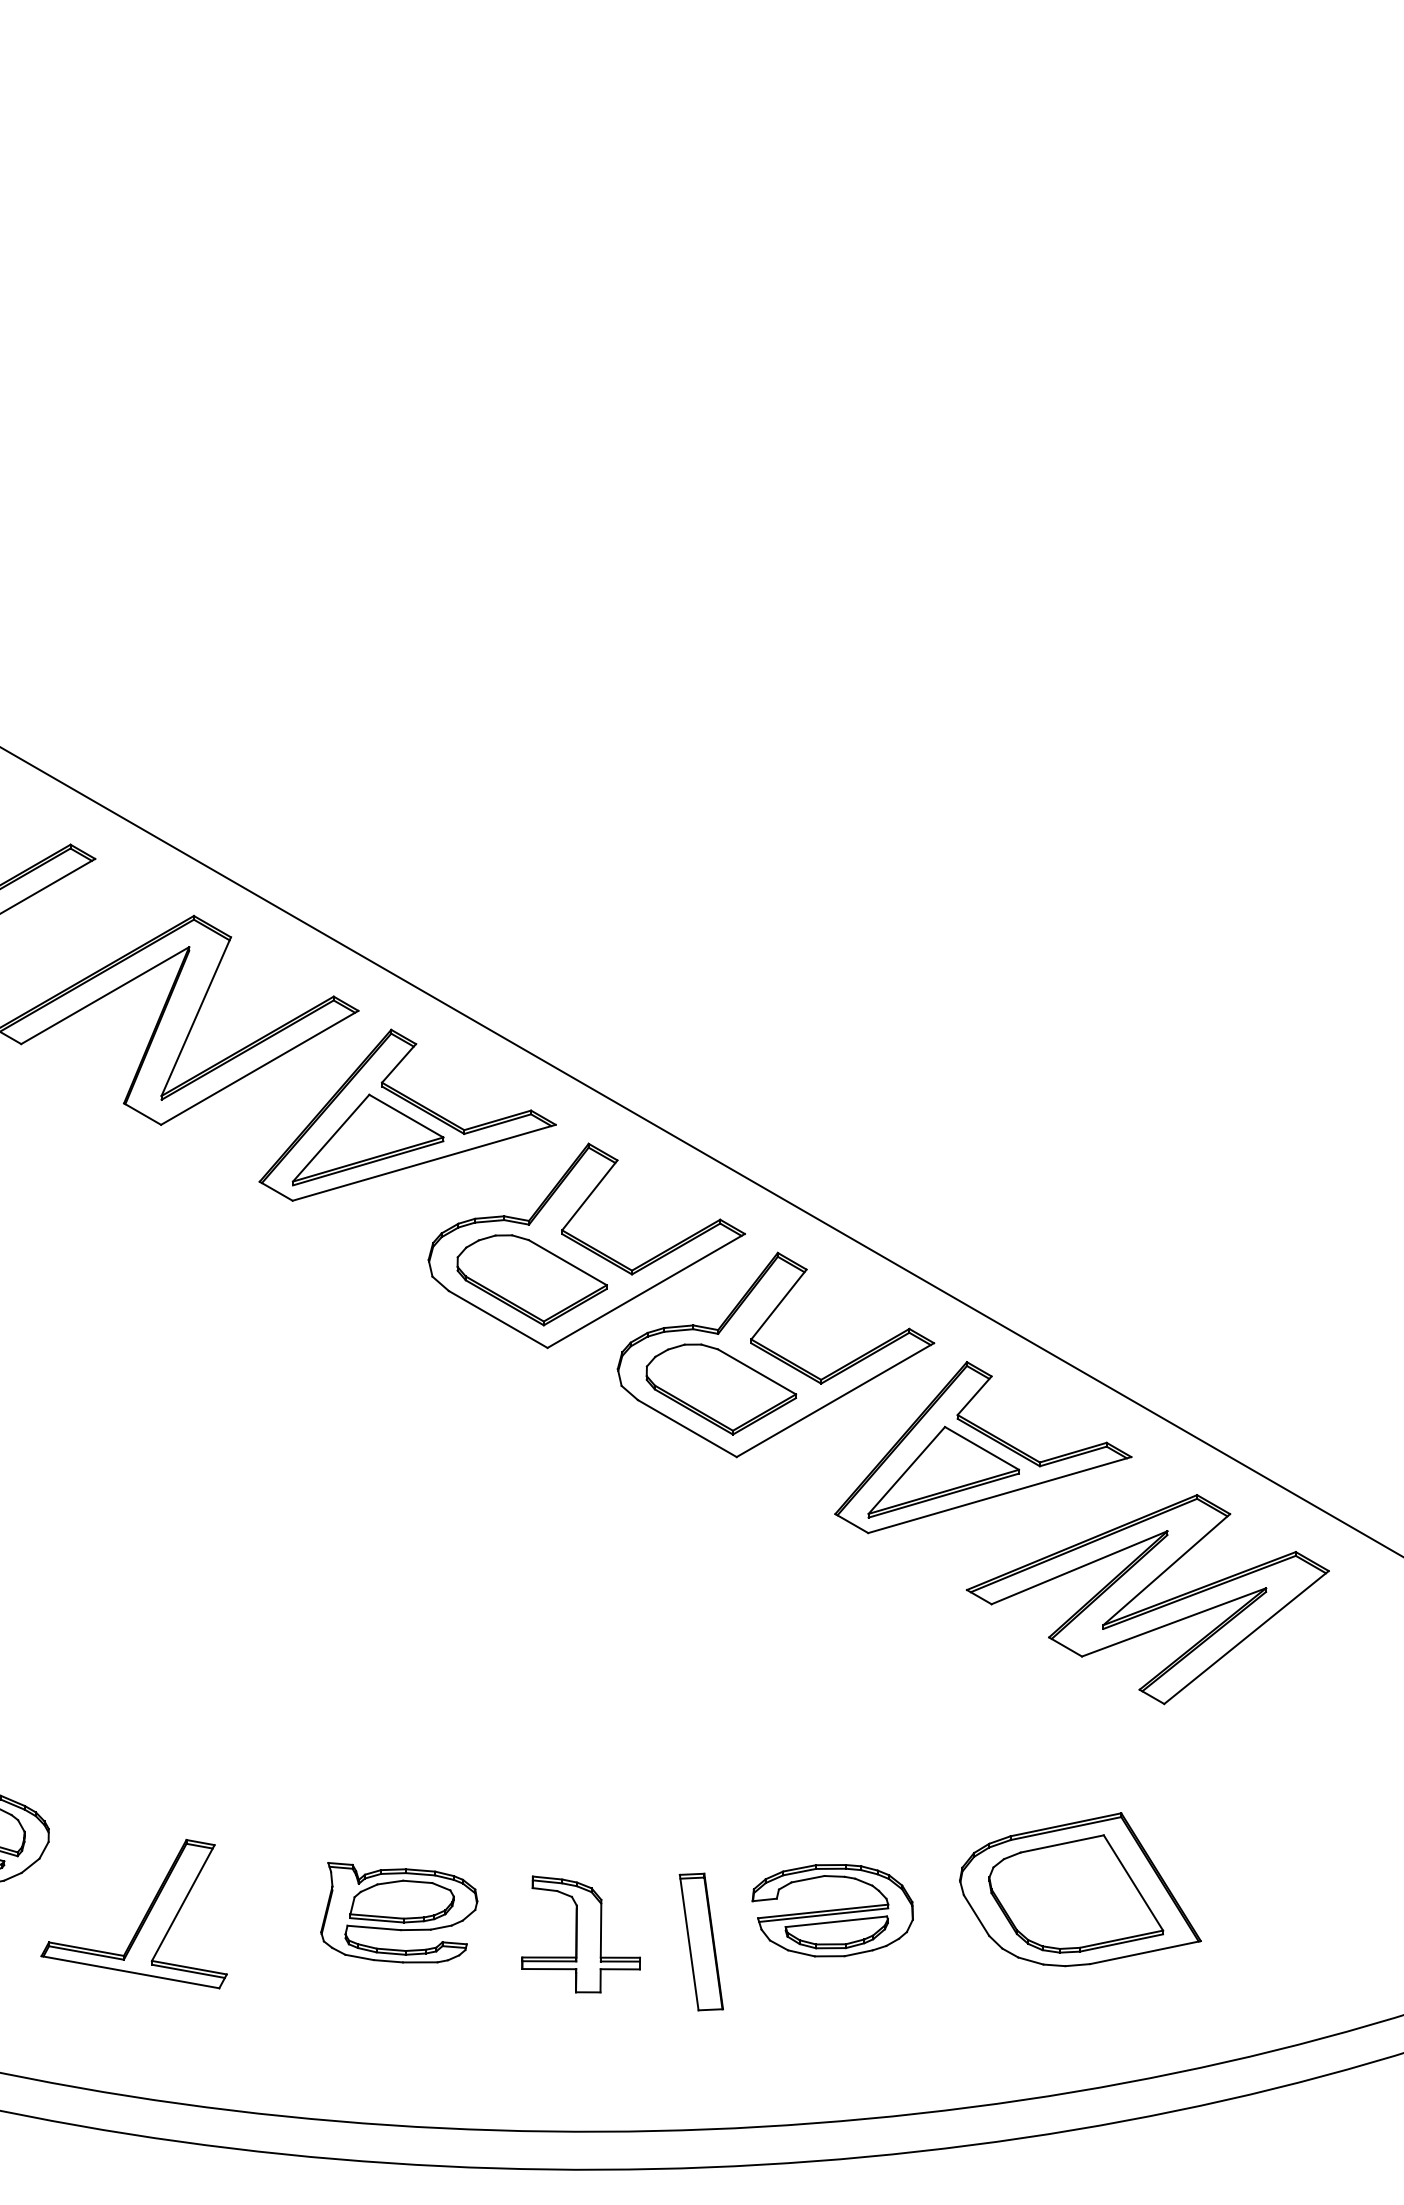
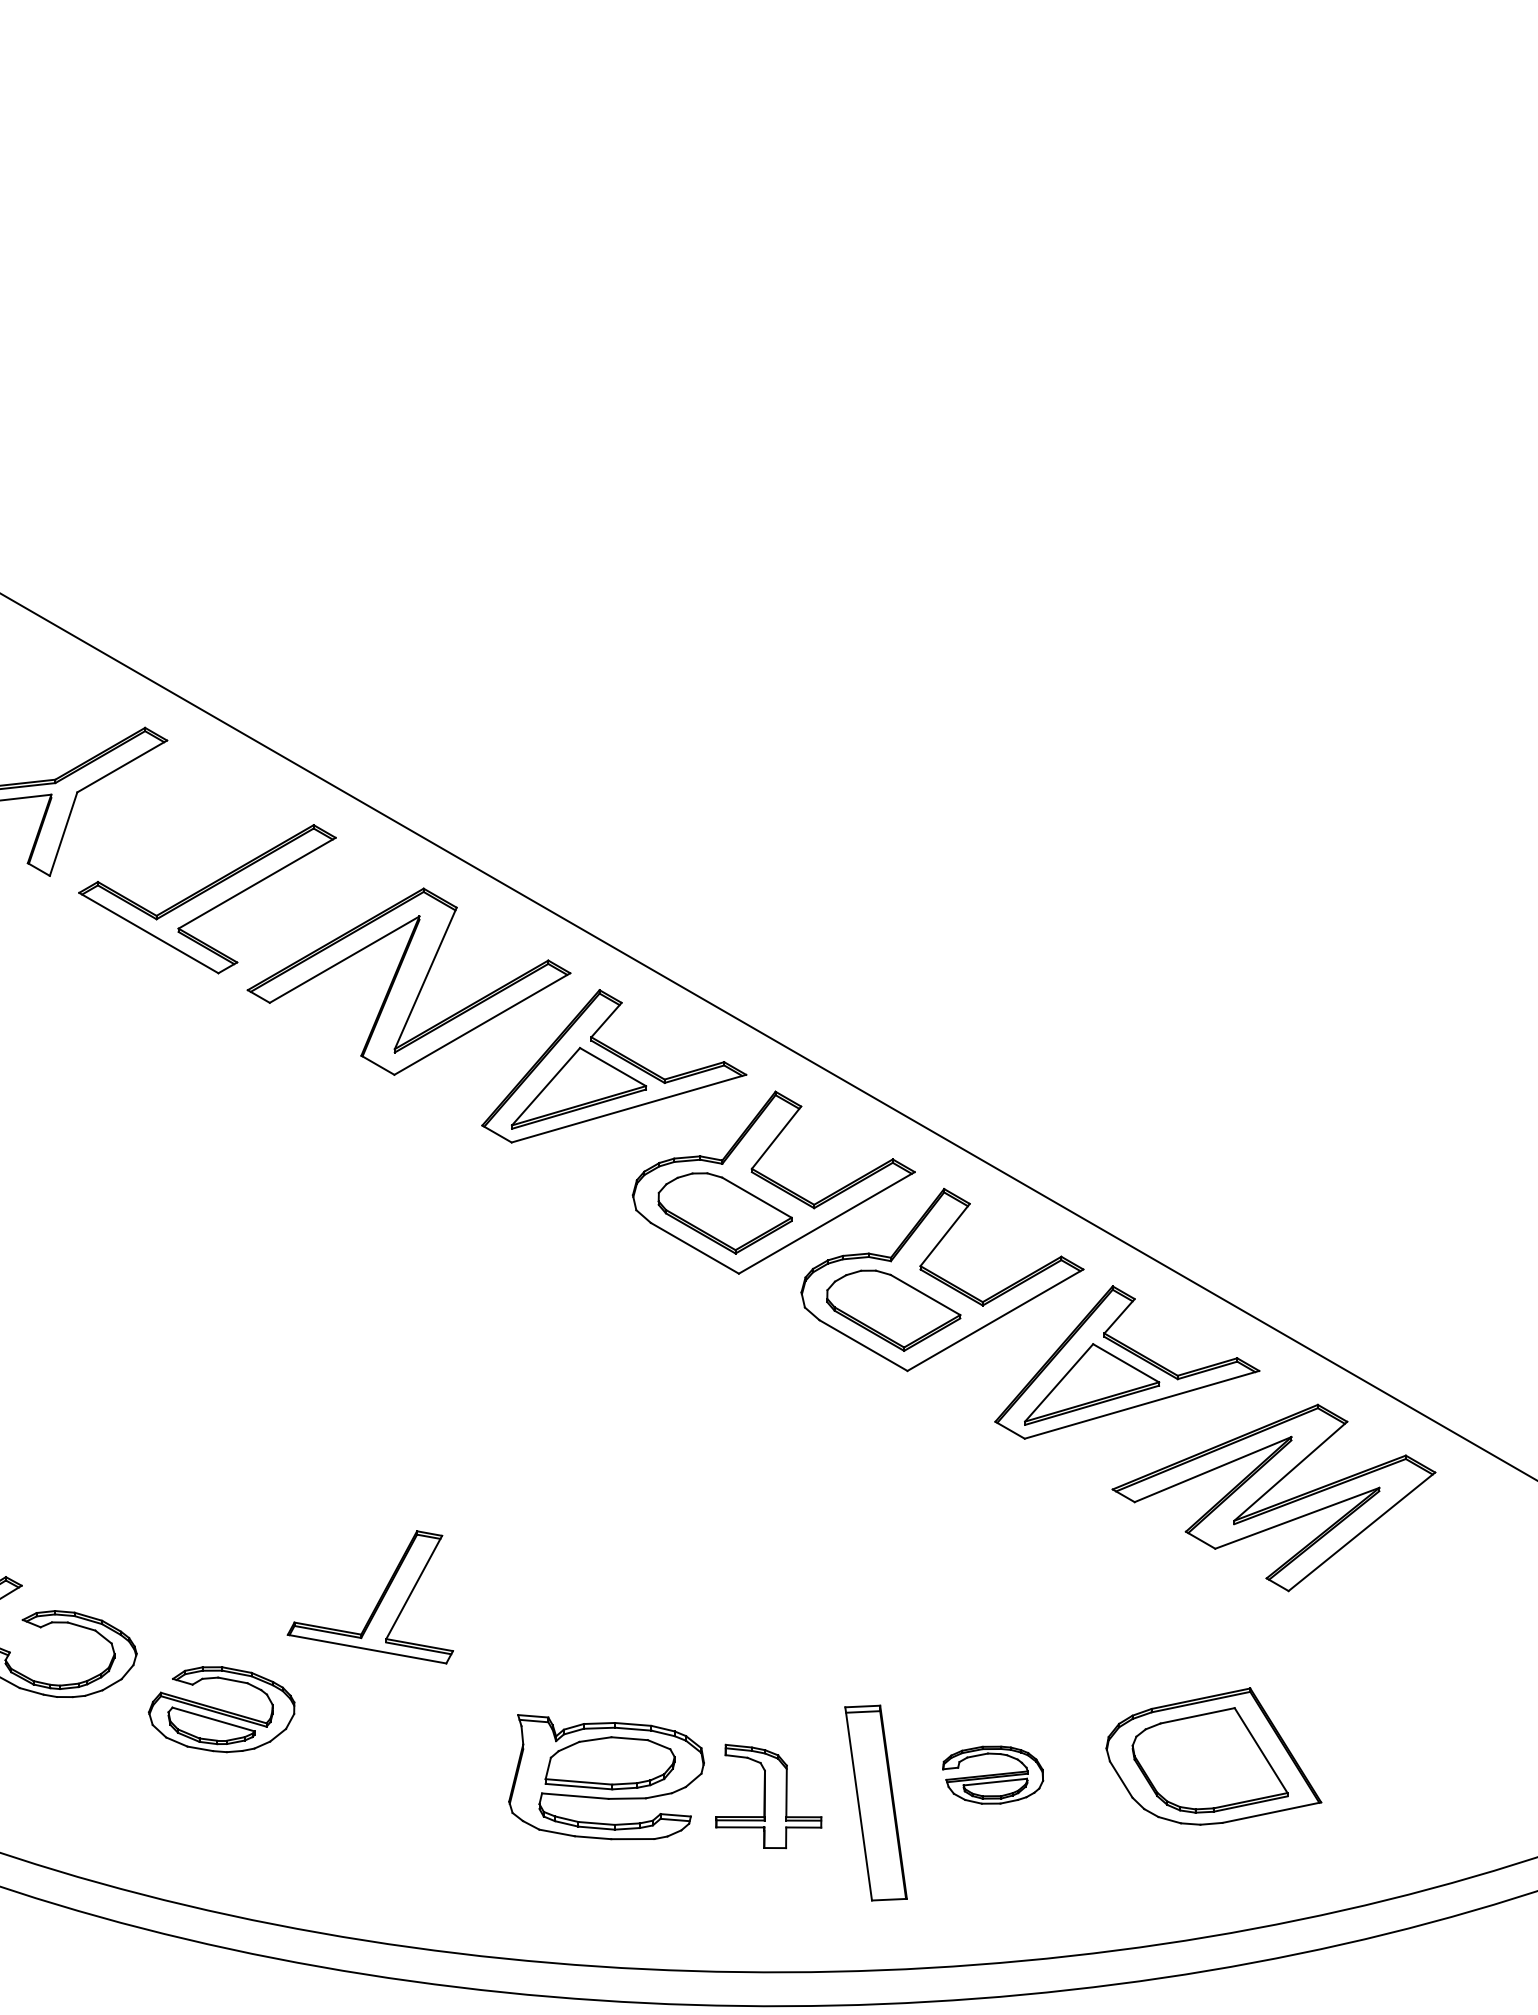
part: (832, 1909) -> (992, 1774), size x0.7
part: (399, 1912) -> (606, 1776), size x1.4
part: (142, 1919) -> (377, 1602), moved
part: (700, 1942) -> (875, 1803), size x1.6

